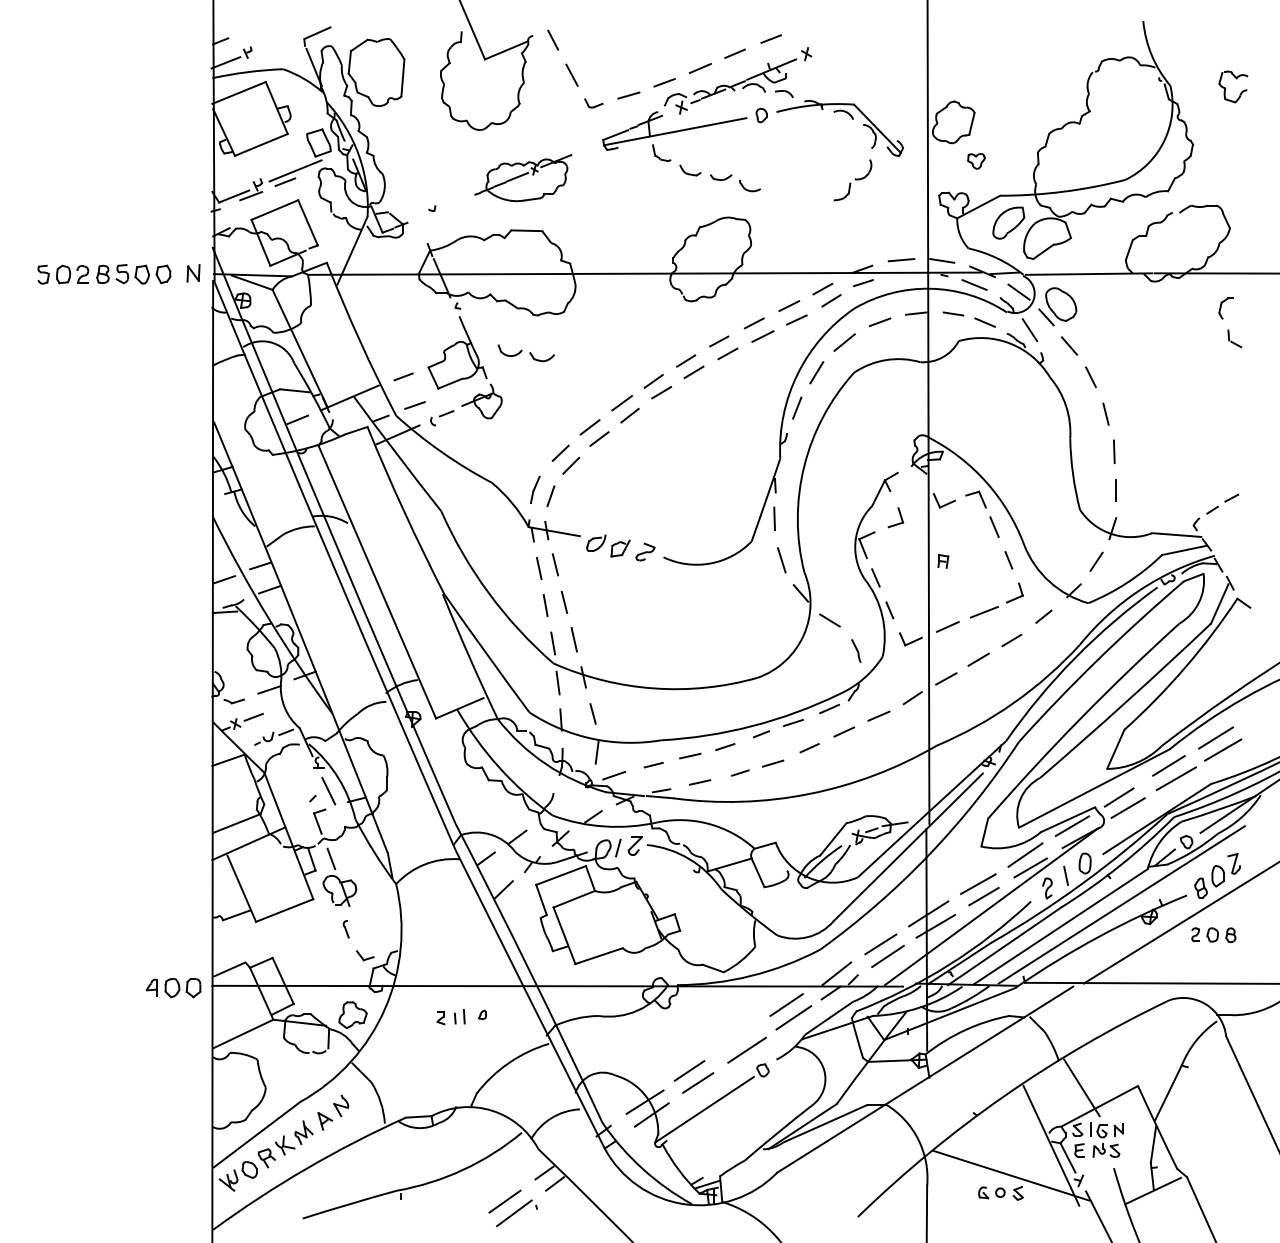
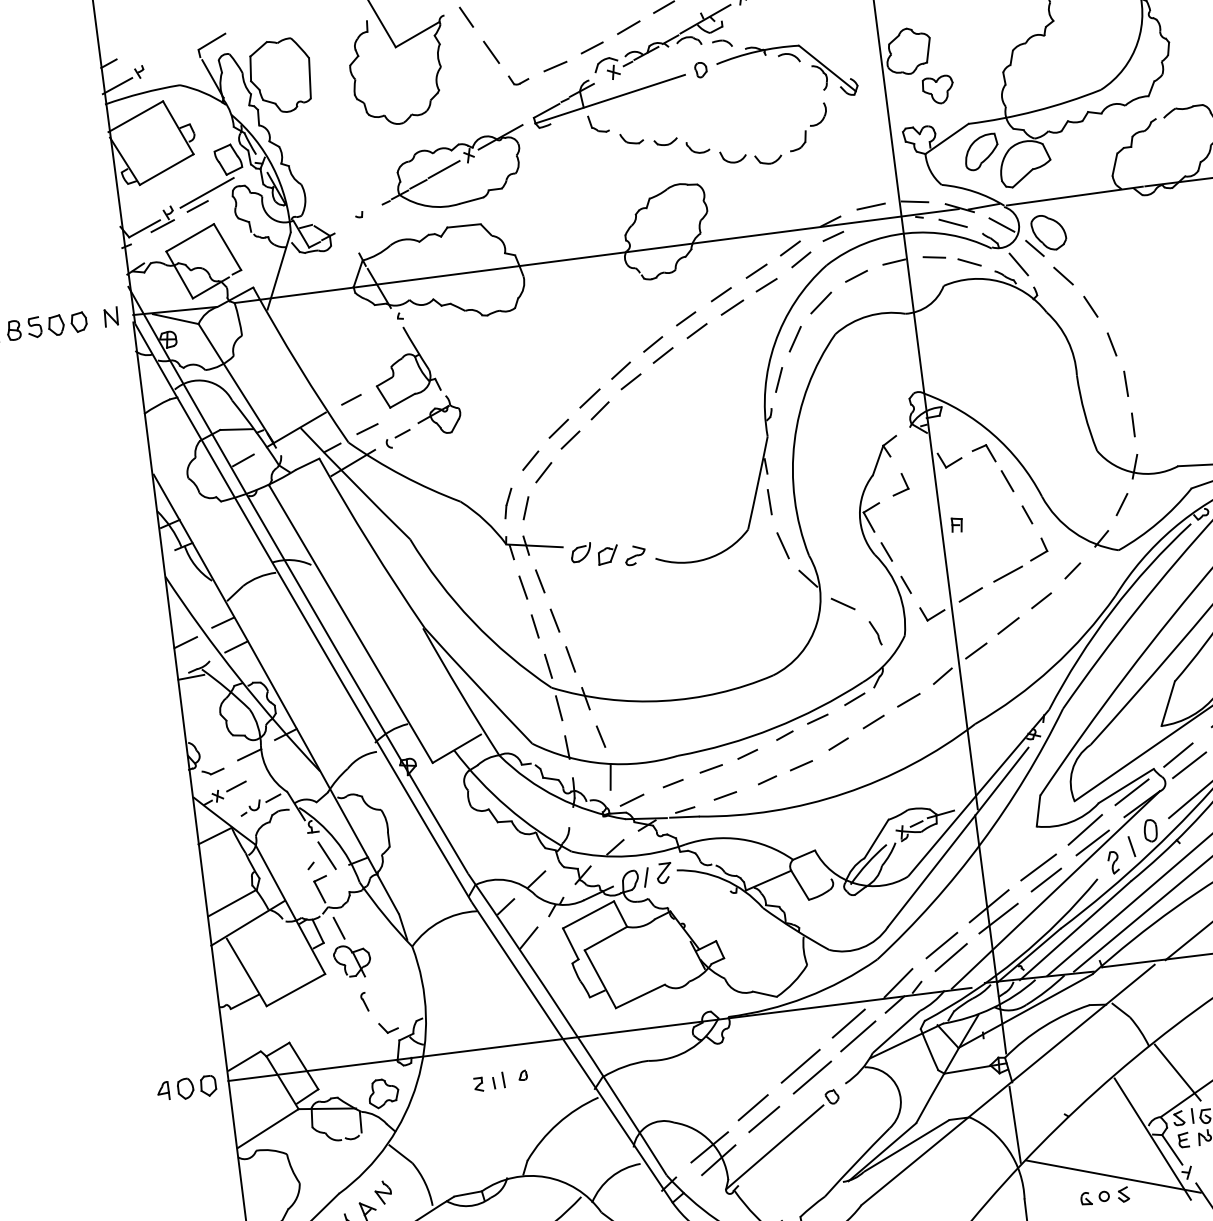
part: (976, 161) -> (938, 90), size x1.67
part: (522, 177) -> (452, 169), size x1.43
part: (525, 353) -> (750, 157), moved
line: (737, 1038) -> (800, 1066), added
line: (926, 1116) -> (1014, 1124), added

